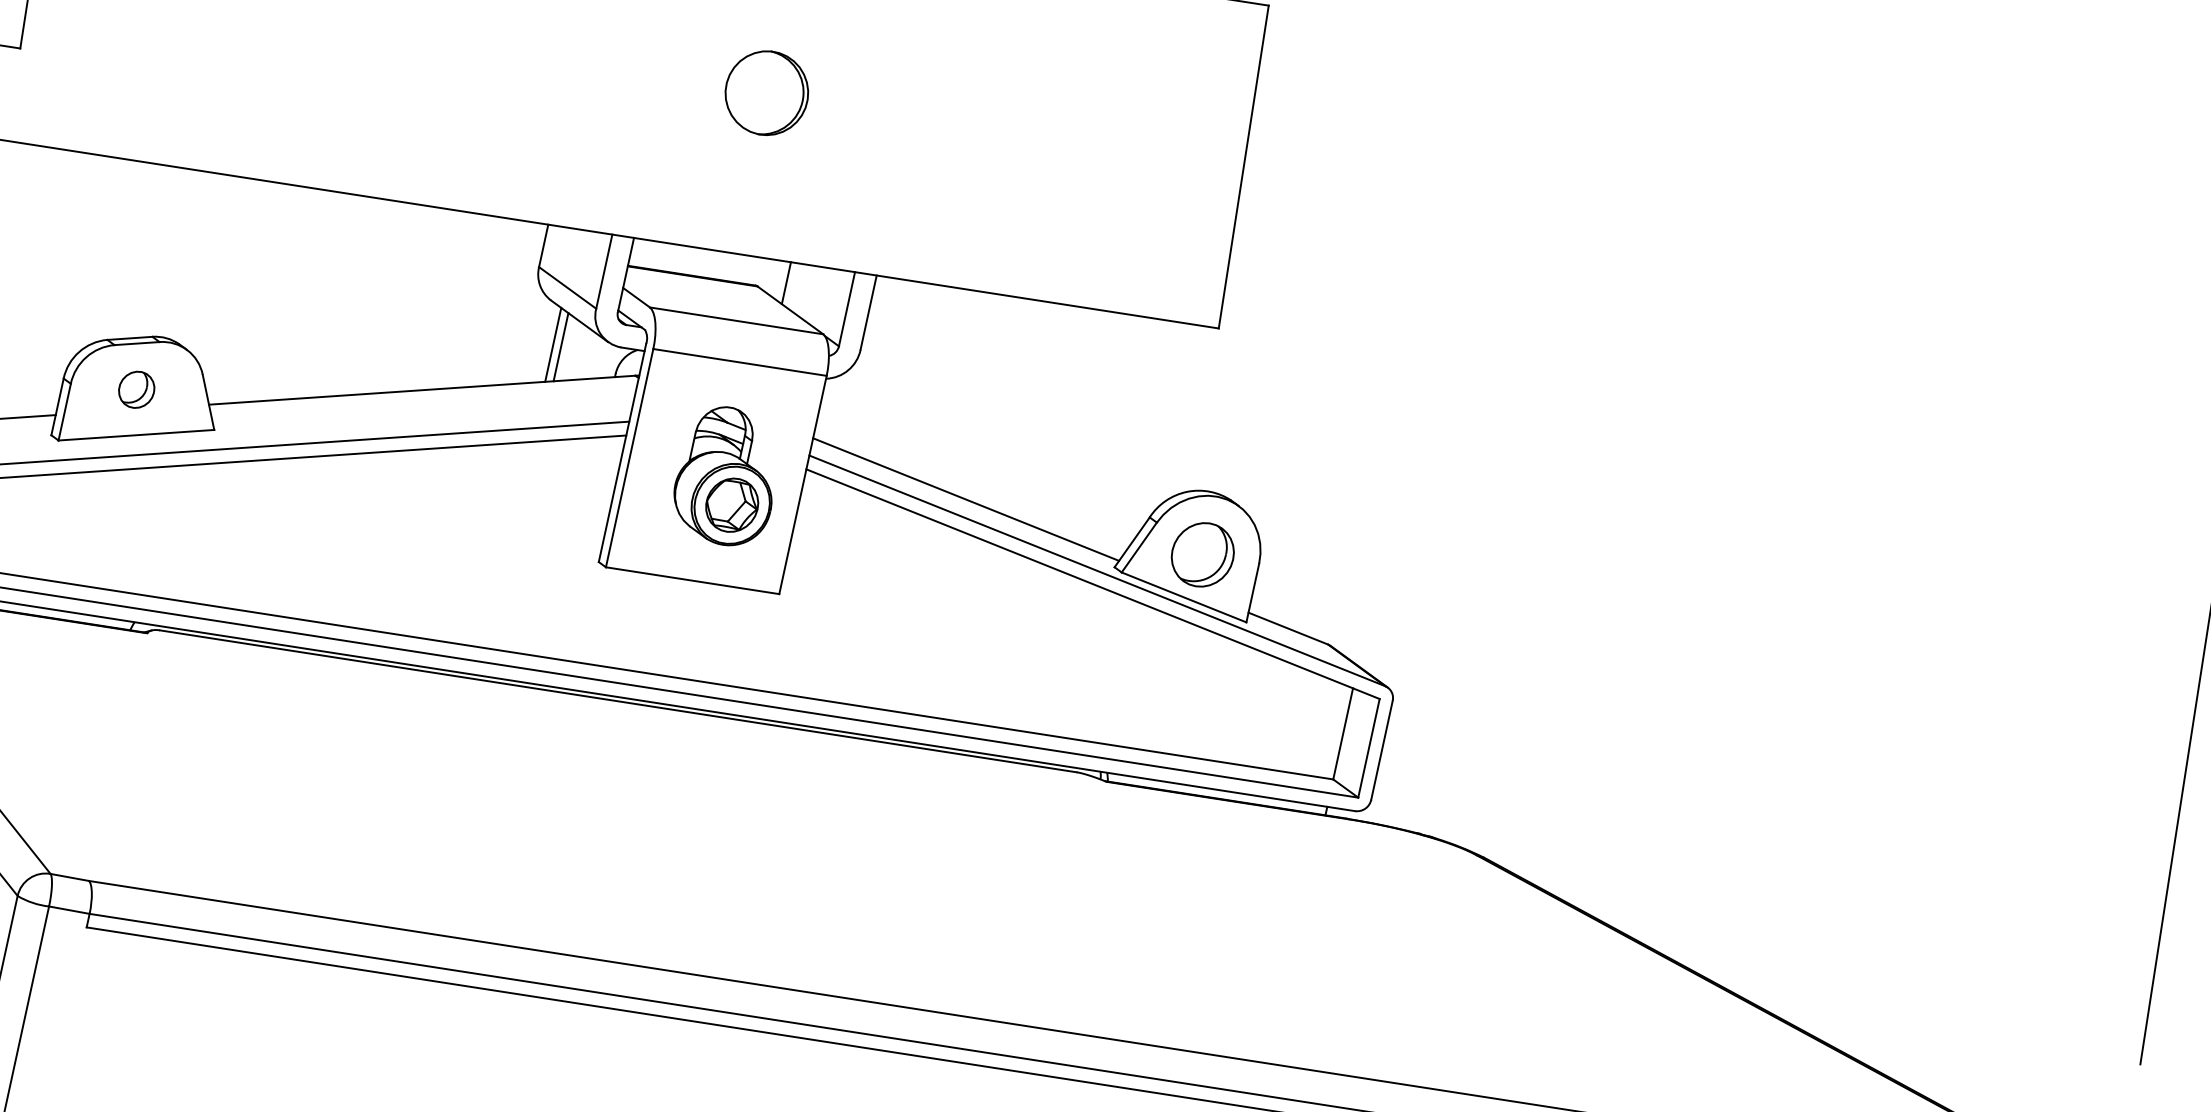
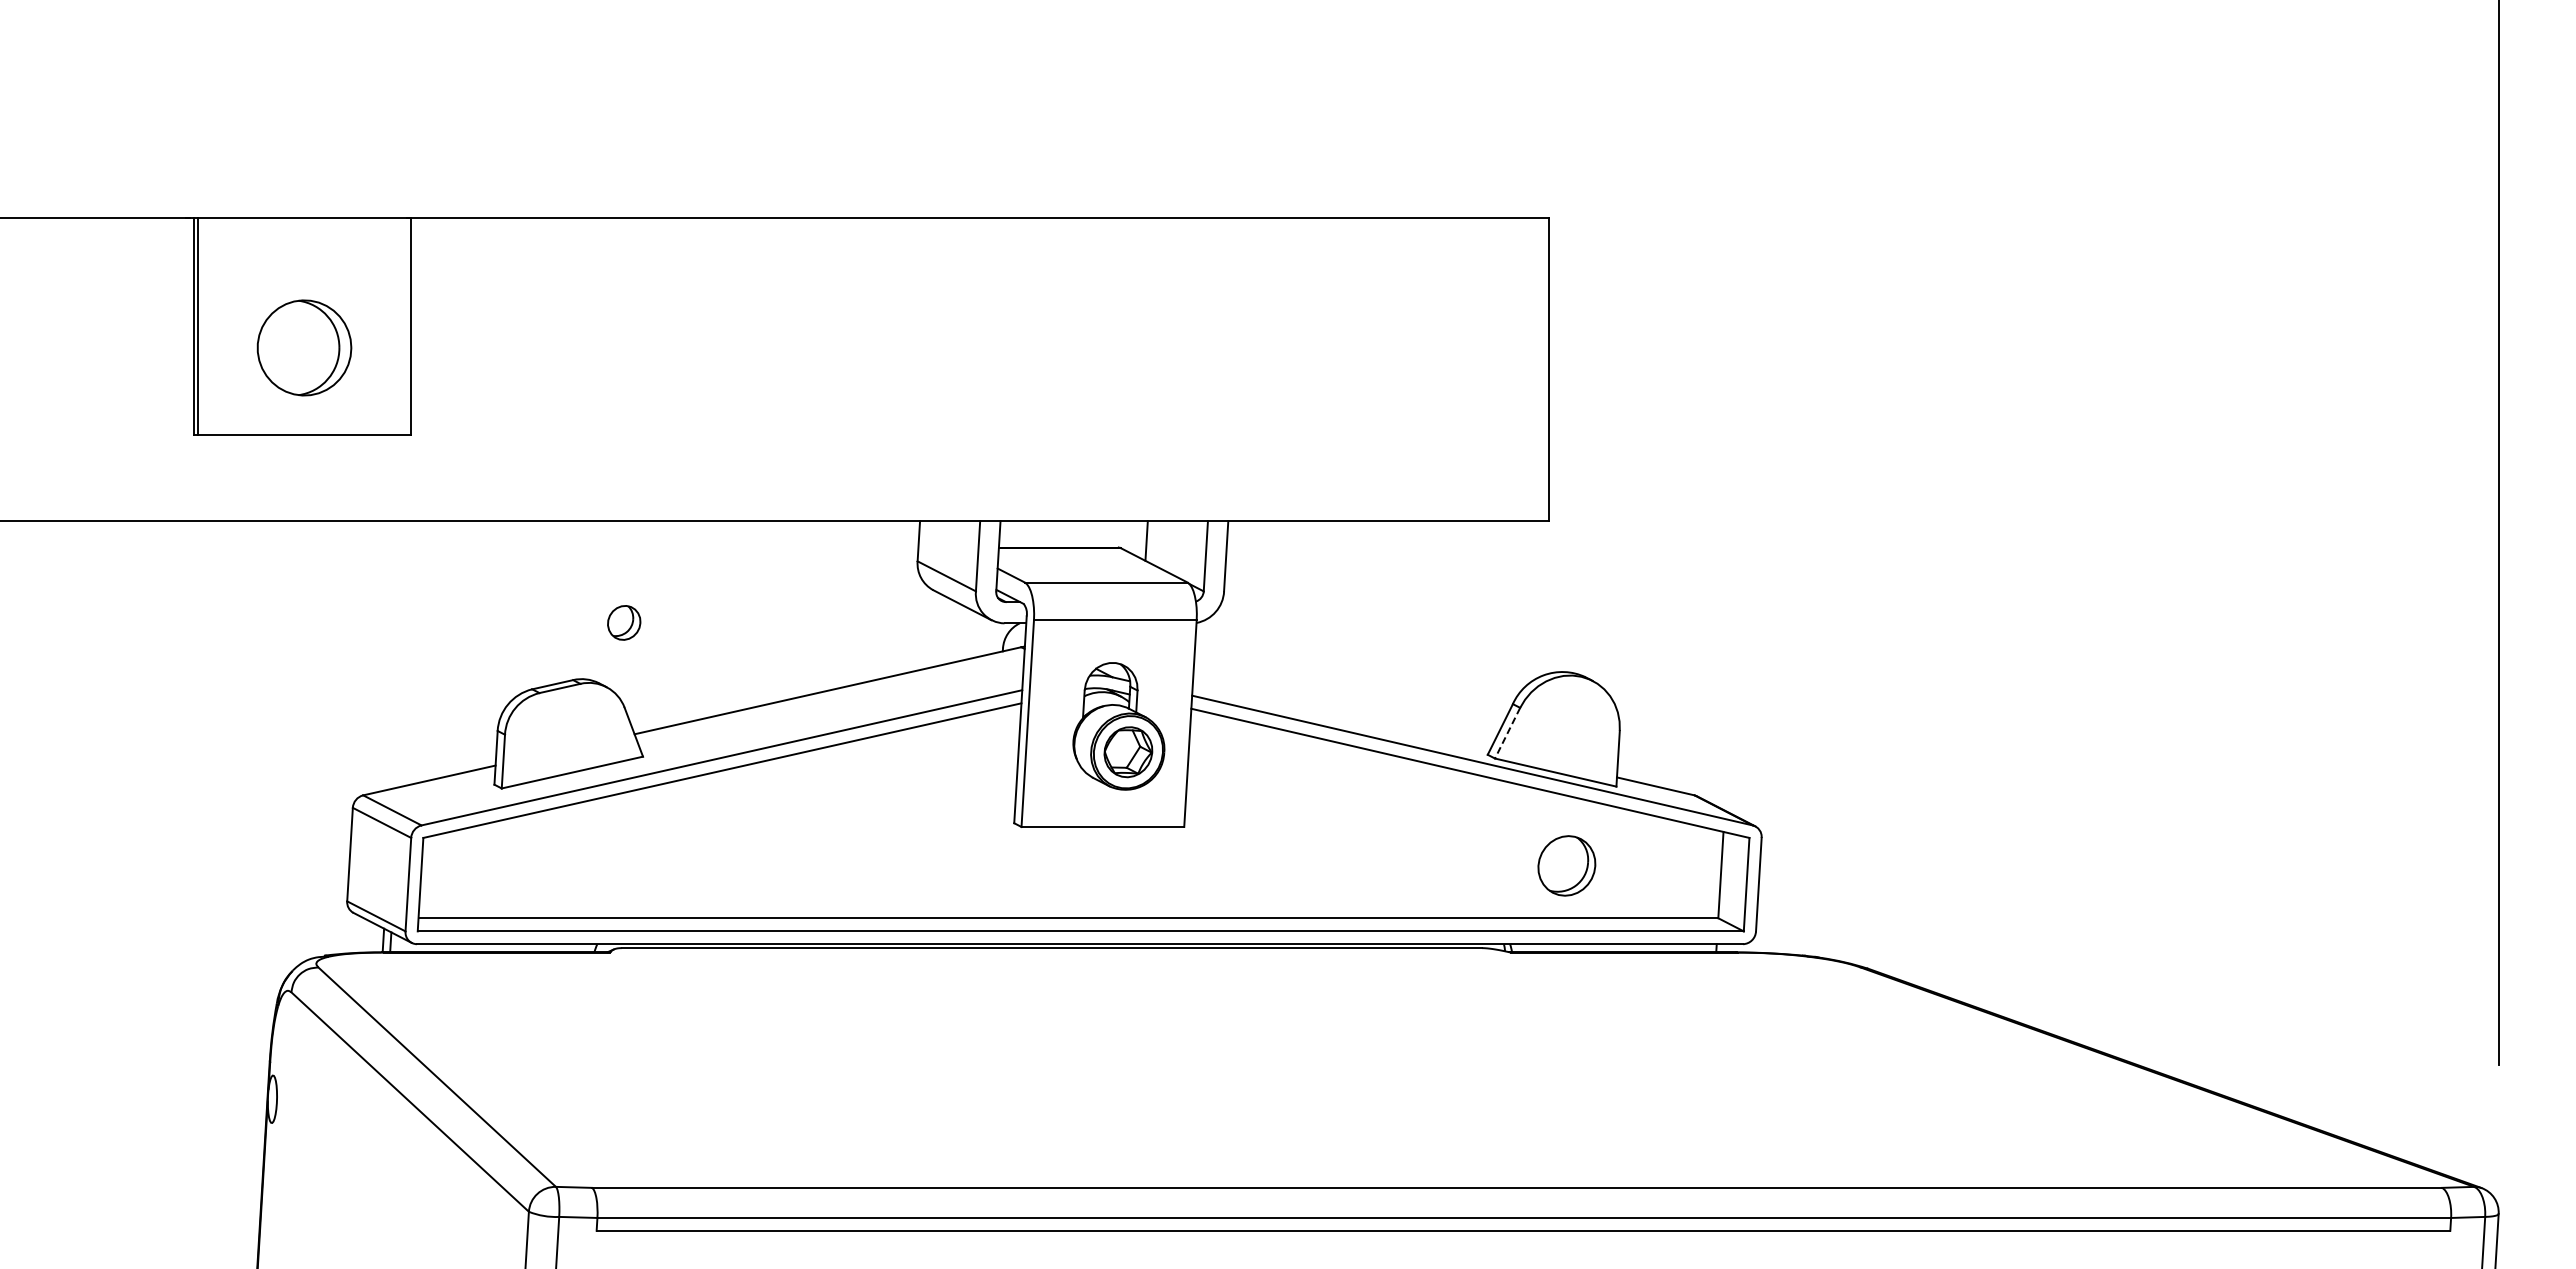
part: (766, 93) -> (1101, 369), removed
line: (553, 344) -> (941, 630), removed
line: (561, 347) -> (949, 631), removed
part: (137, 389) -> (624, 622), moved
line: (965, 499) -> (1341, 713), removed
line: (1139, 547) -> (1507, 733), solid -> dashed
part: (1202, 554) -> (1566, 865), moved

